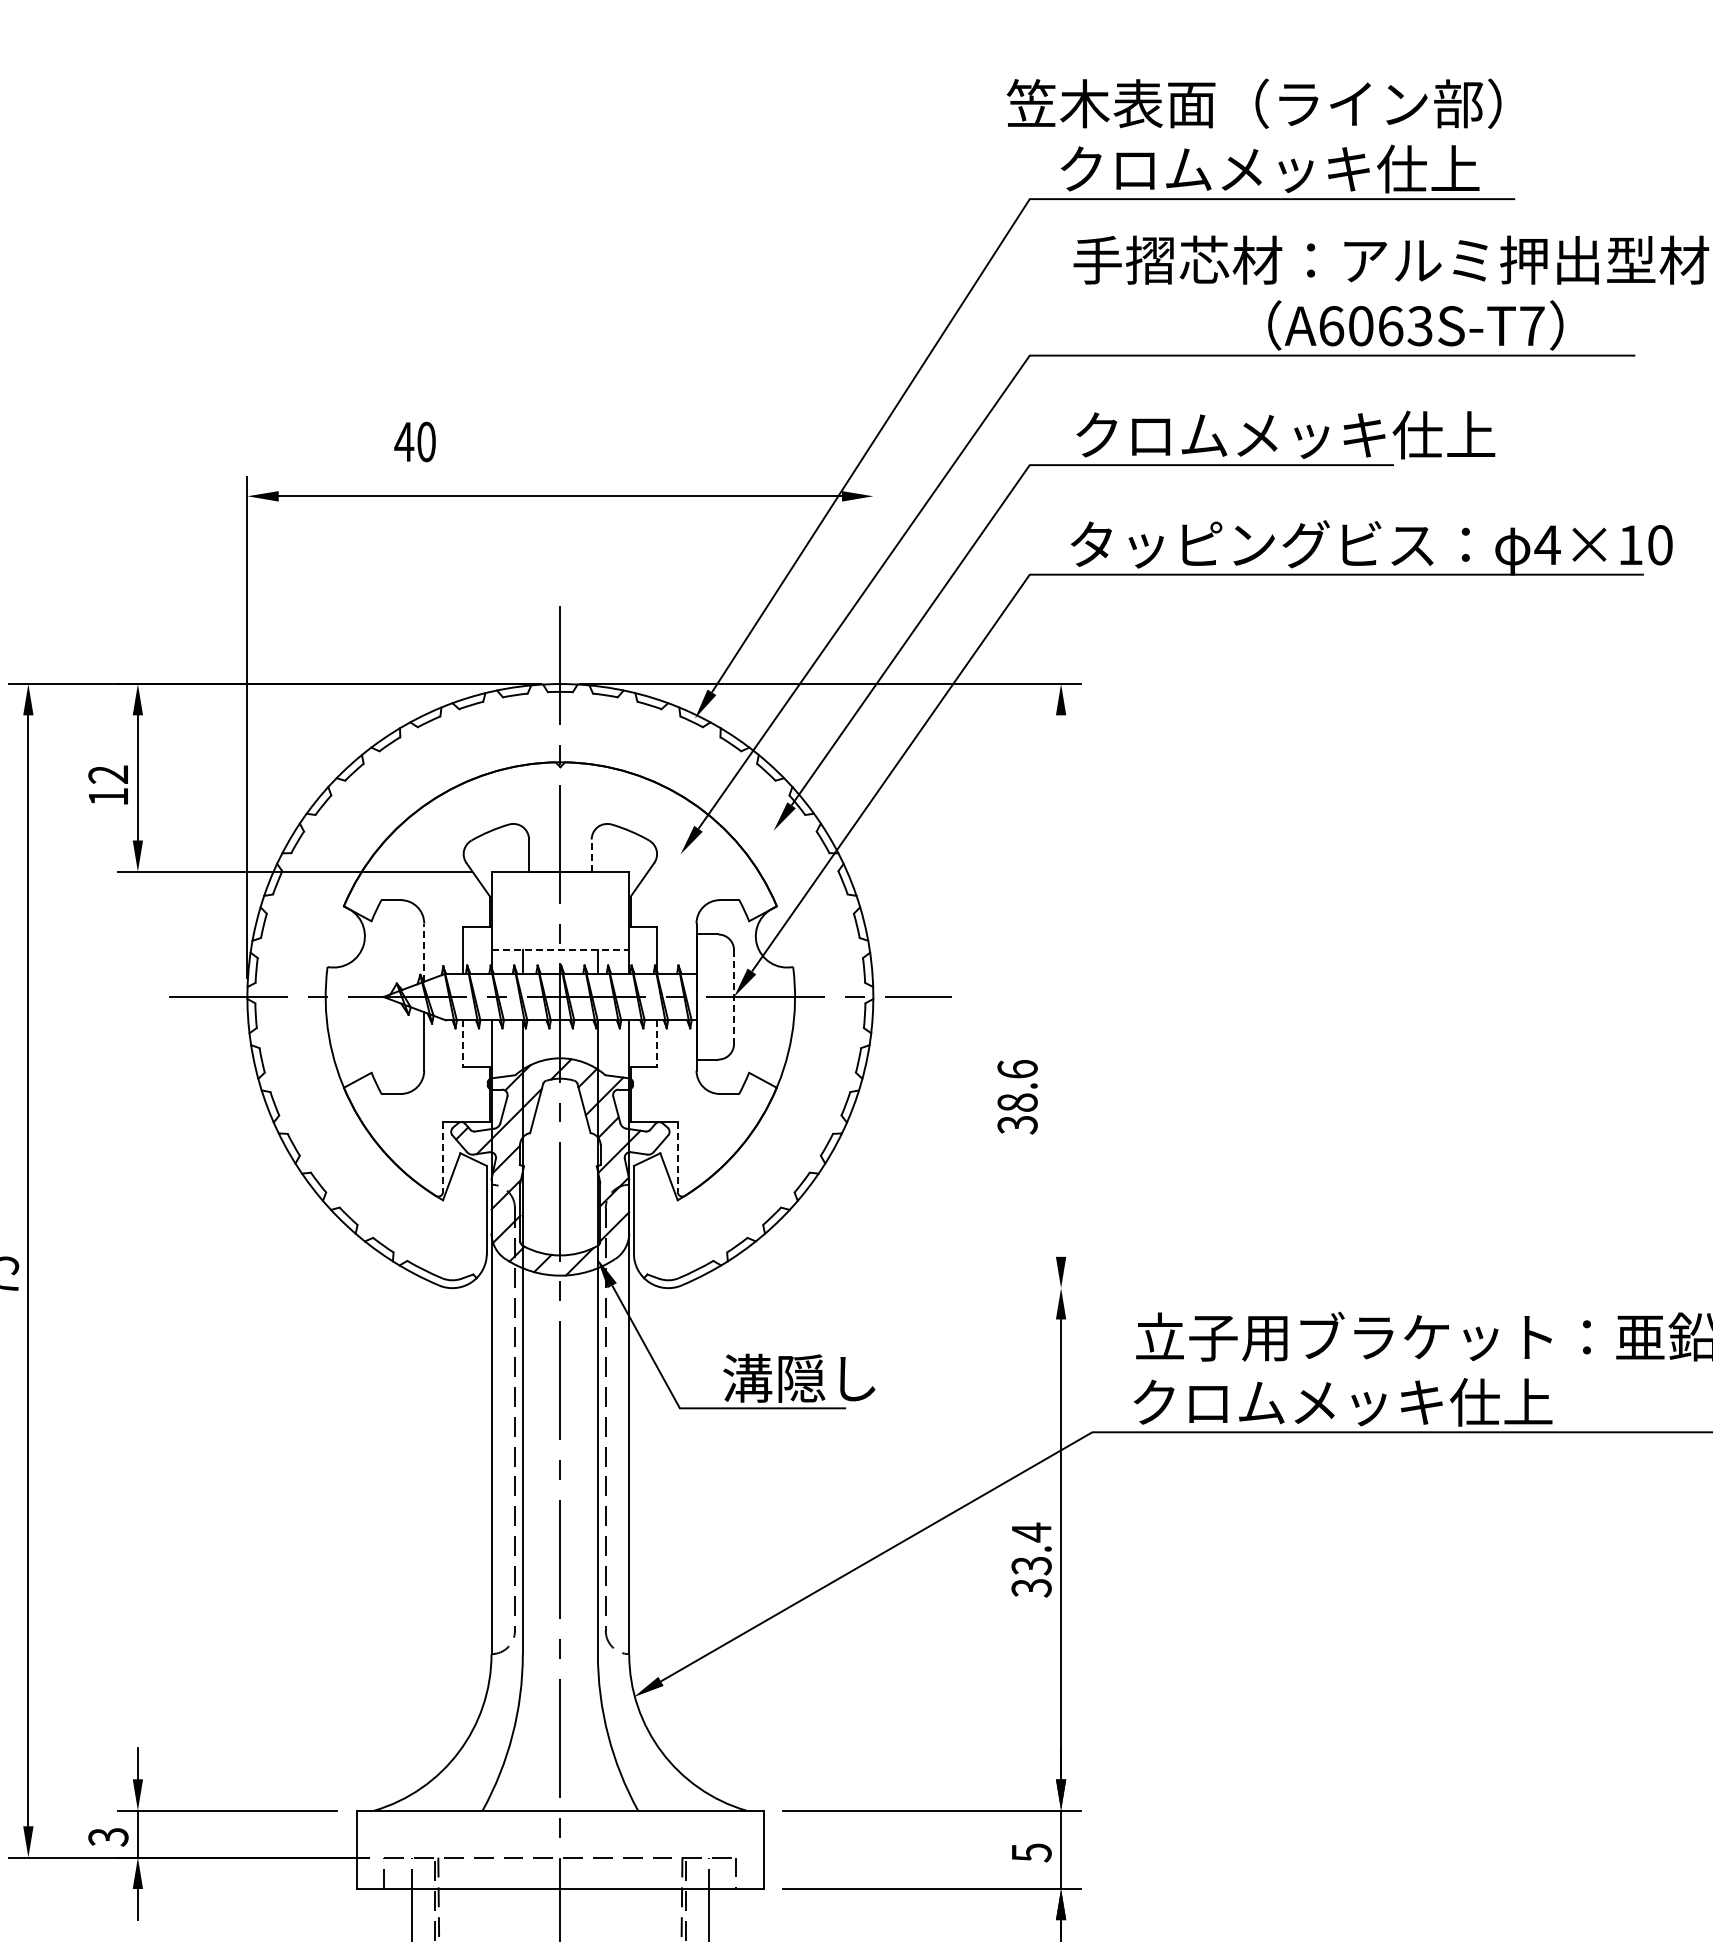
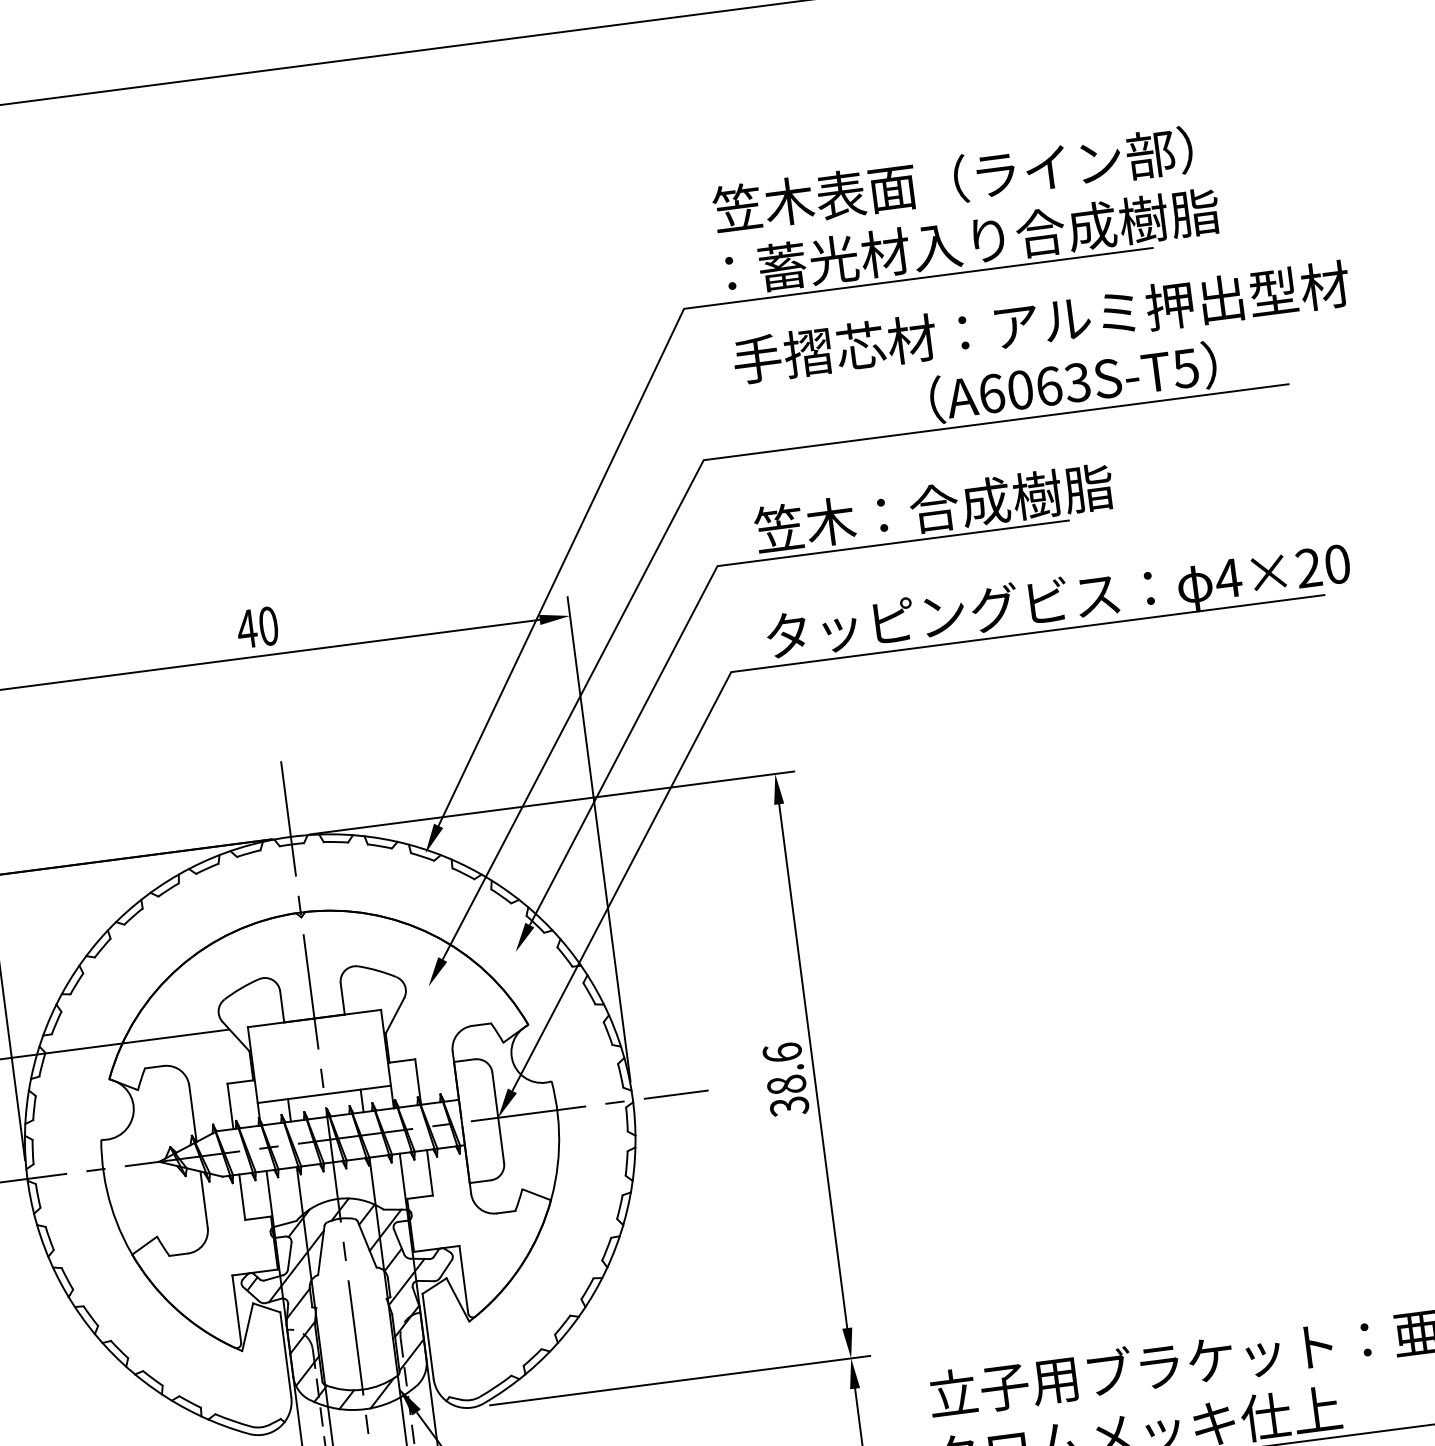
text: (1253, 103) -> (952, 179), moved
text: (1323, 168) -> (964, 242), クロムメッキ仕上 -> ：蓄光材入り合成樹脂
text: (1531, 326) -> (1185, 369), A6063S-T7 -> A6063S-T5
text: (1283, 434) -> (959, 504), クロムメッキ仕上 -> 笠木：合成樹脂
text: (414, 441) -> (256, 627), moved
text: (1630, 544) -> (1308, 567), 4×10 -> 4×20
line: (873, 726) -> (599, 838), added
line: (591, 855) -> (342, 998), dashed -> solid
line: (560, 950) -> (324, 1094), dashed -> solid
line: (424, 952) -> (193, 1113), dashed -> solid
line: (1061, 985) -> (813, 1065), added
line: (734, 997) -> (498, 1118), dashed -> solid
line: (463, 1044) -> (242, 1197), dashed -> solid
line: (657, 1044) -> (430, 1173), dashed -> solid
text: (1017, 1097) -> (785, 1079), moved
line: (443, 1157) -> (237, 1309), dashed -> solid
line: (677, 1157) -> (463, 1280), dashed -> solid
line: (883, 1288) -> (679, 1381), added

